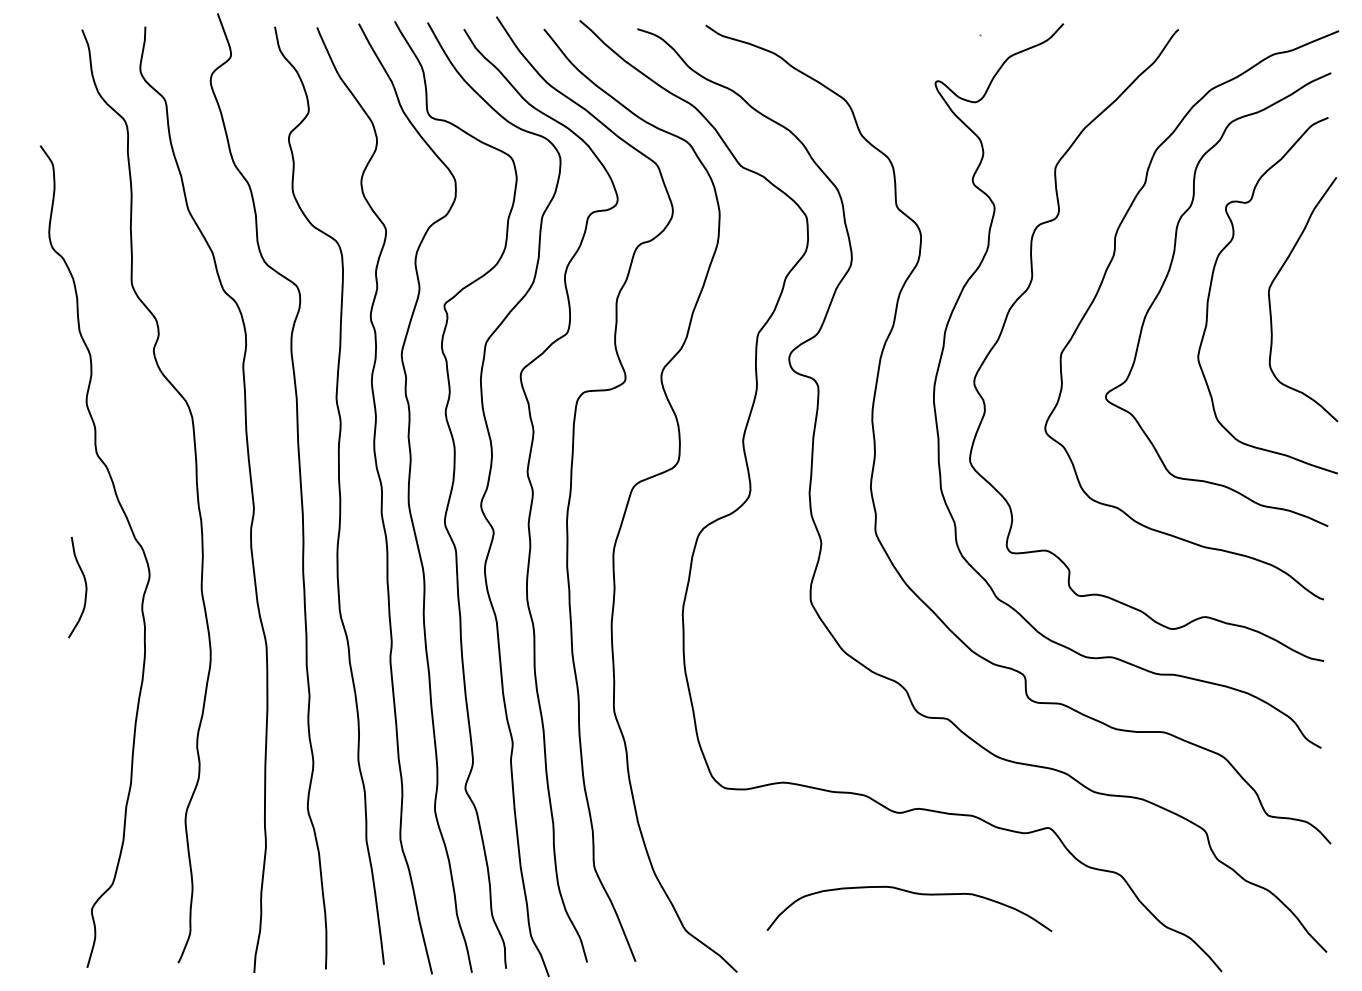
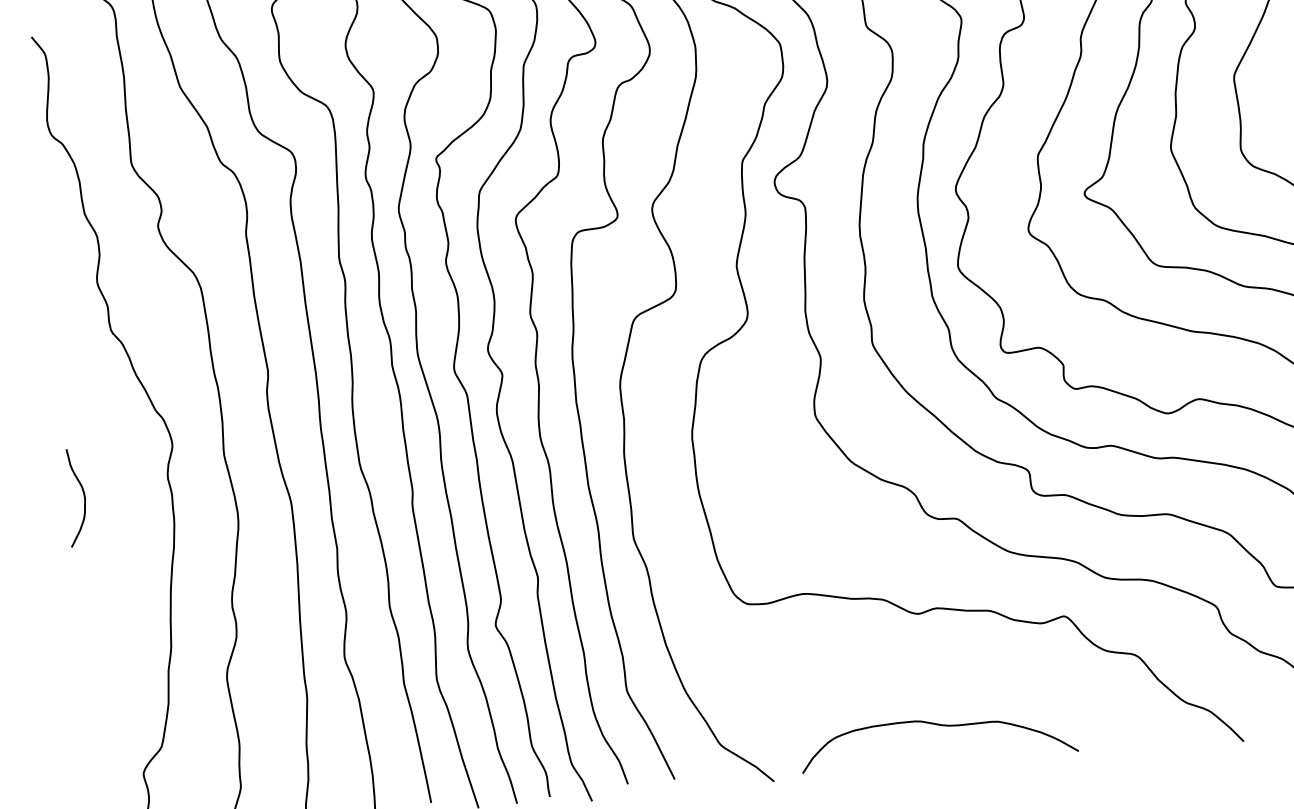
curve: (85, 587) -> (83, 497), moved
curve: (910, 893) -> (938, 725), moved

